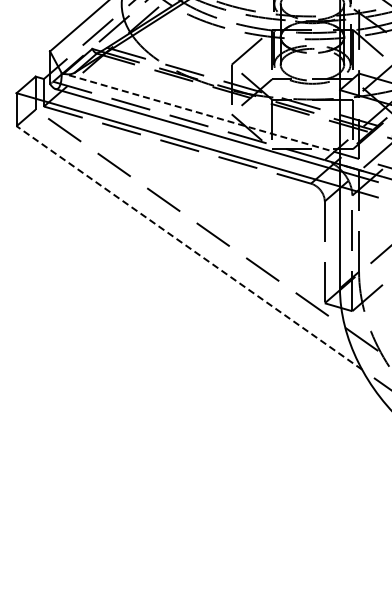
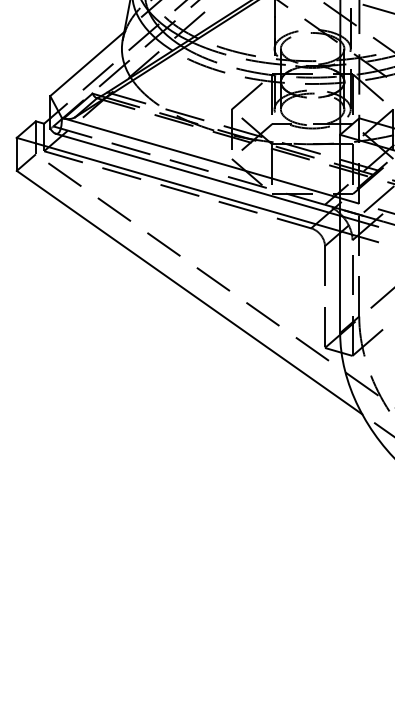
line: (202, 113) -> (202, 158), dashed -> solid
line: (189, 247) -> (189, 292), dashed -> solid

